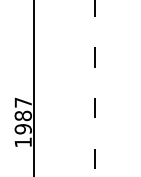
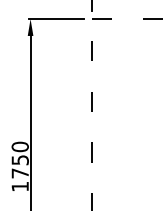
text: (22, 115) -> (19, 159), 1987 -> 1750

